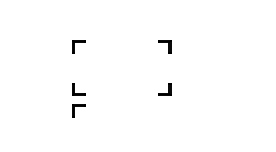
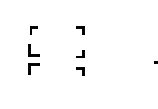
part: (77, 99) -> (33, 59), size x1.6
part: (164, 121) -> (80, 71), added

